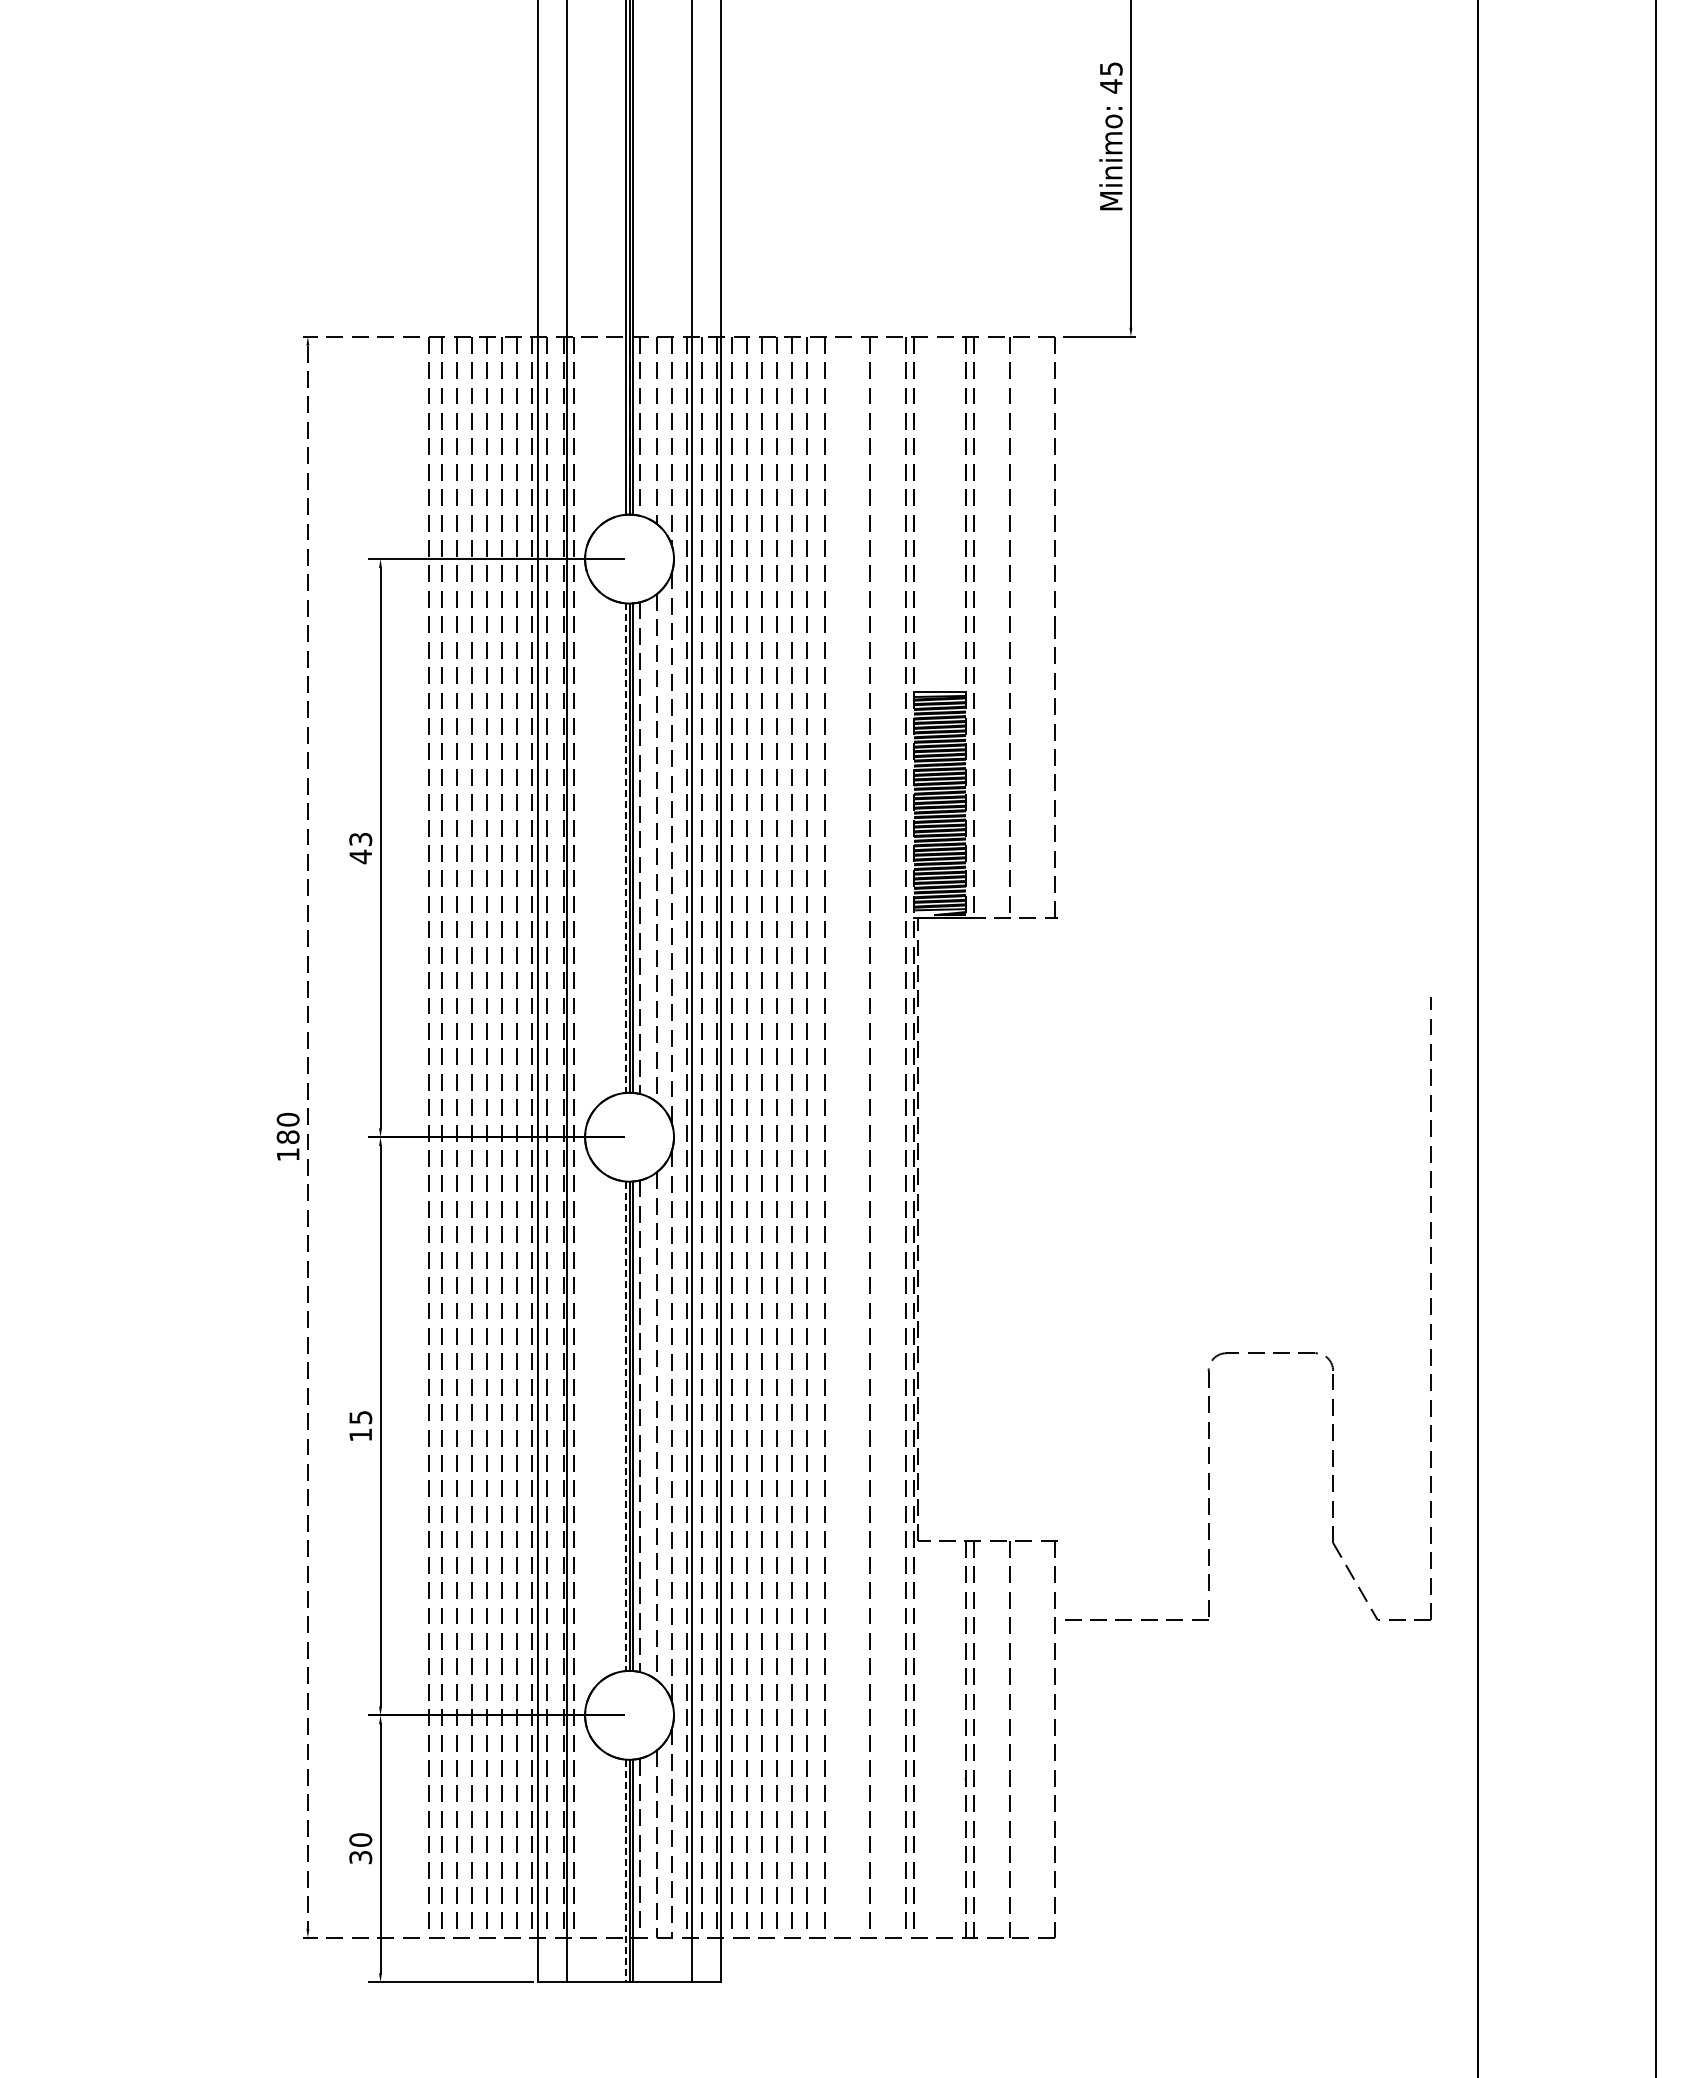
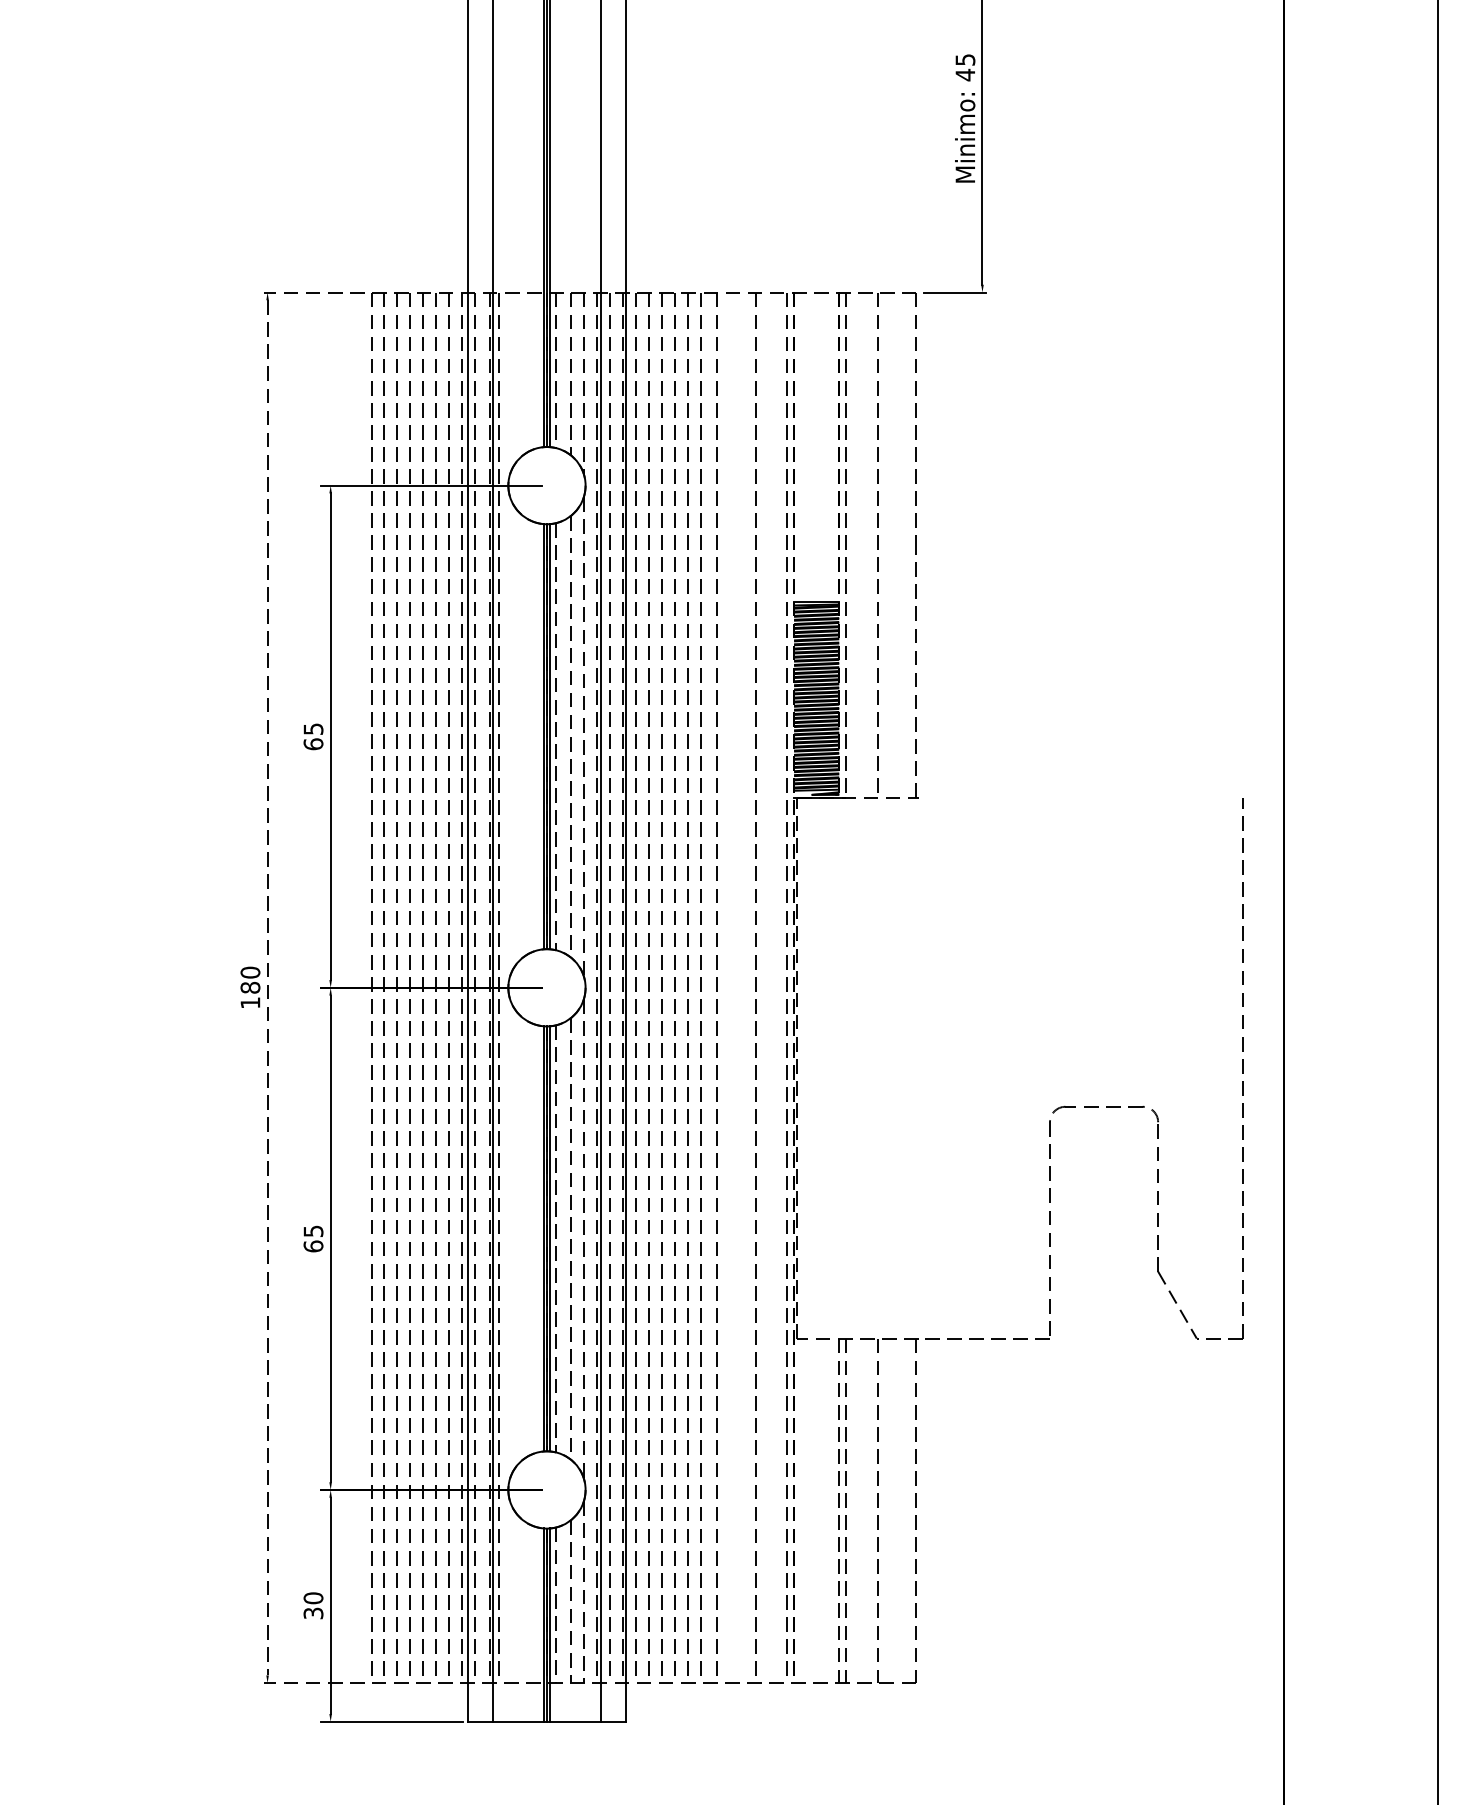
text: (360, 848) -> (313, 737), 43 -> 65
line: (625, 848) -> (543, 737), dashed -> solid
part: (1248, 1352) -> (1084, 1106), moved
line: (625, 1426) -> (543, 1239), dashed -> solid
text: (360, 1434) -> (313, 1246), 15 -> 65
line: (625, 1871) -> (543, 1625), dashed -> solid

